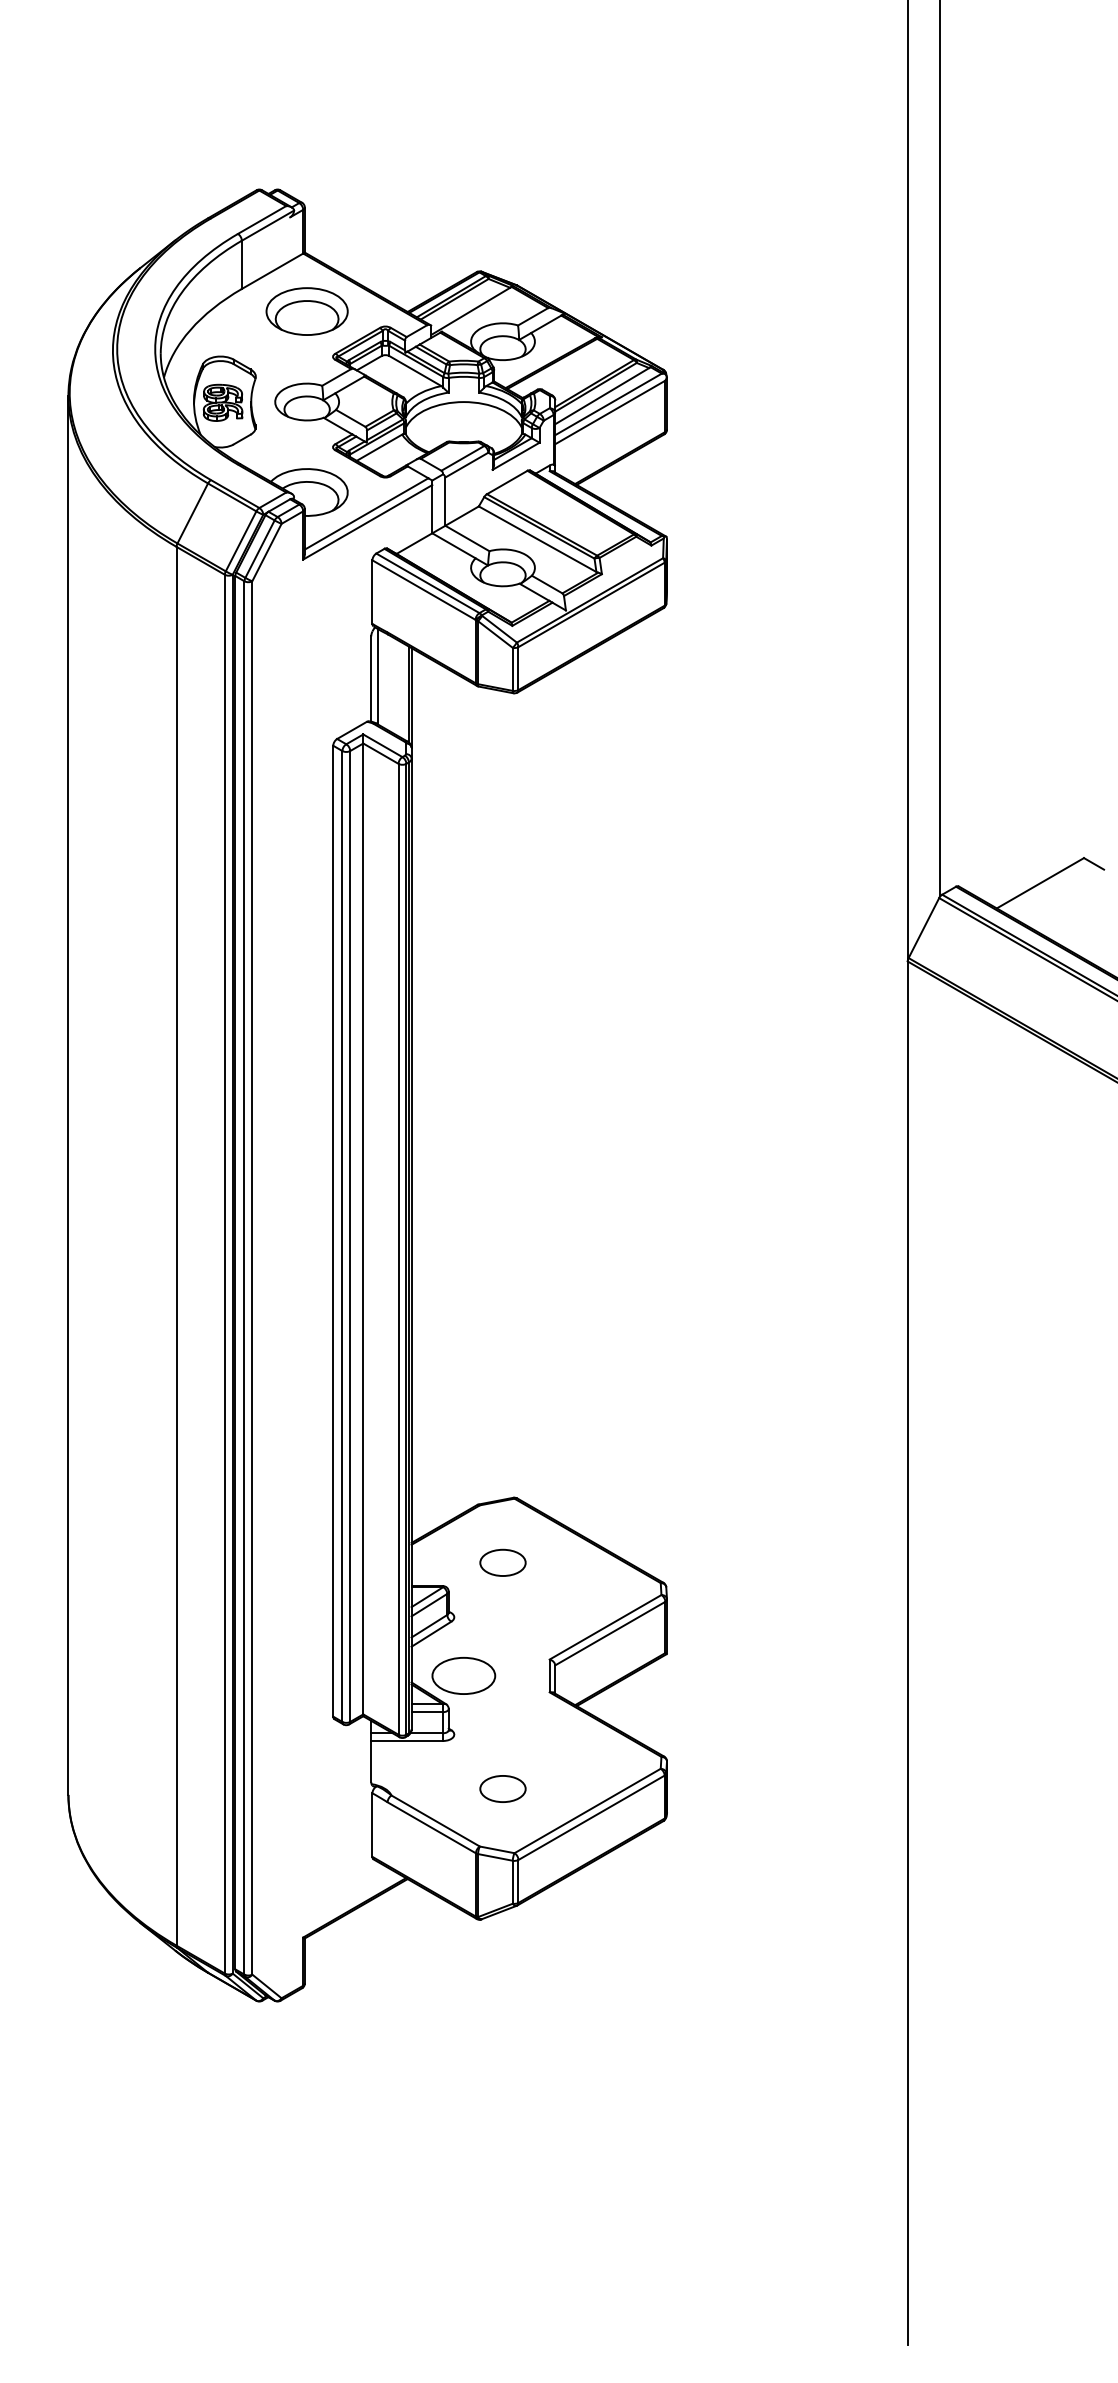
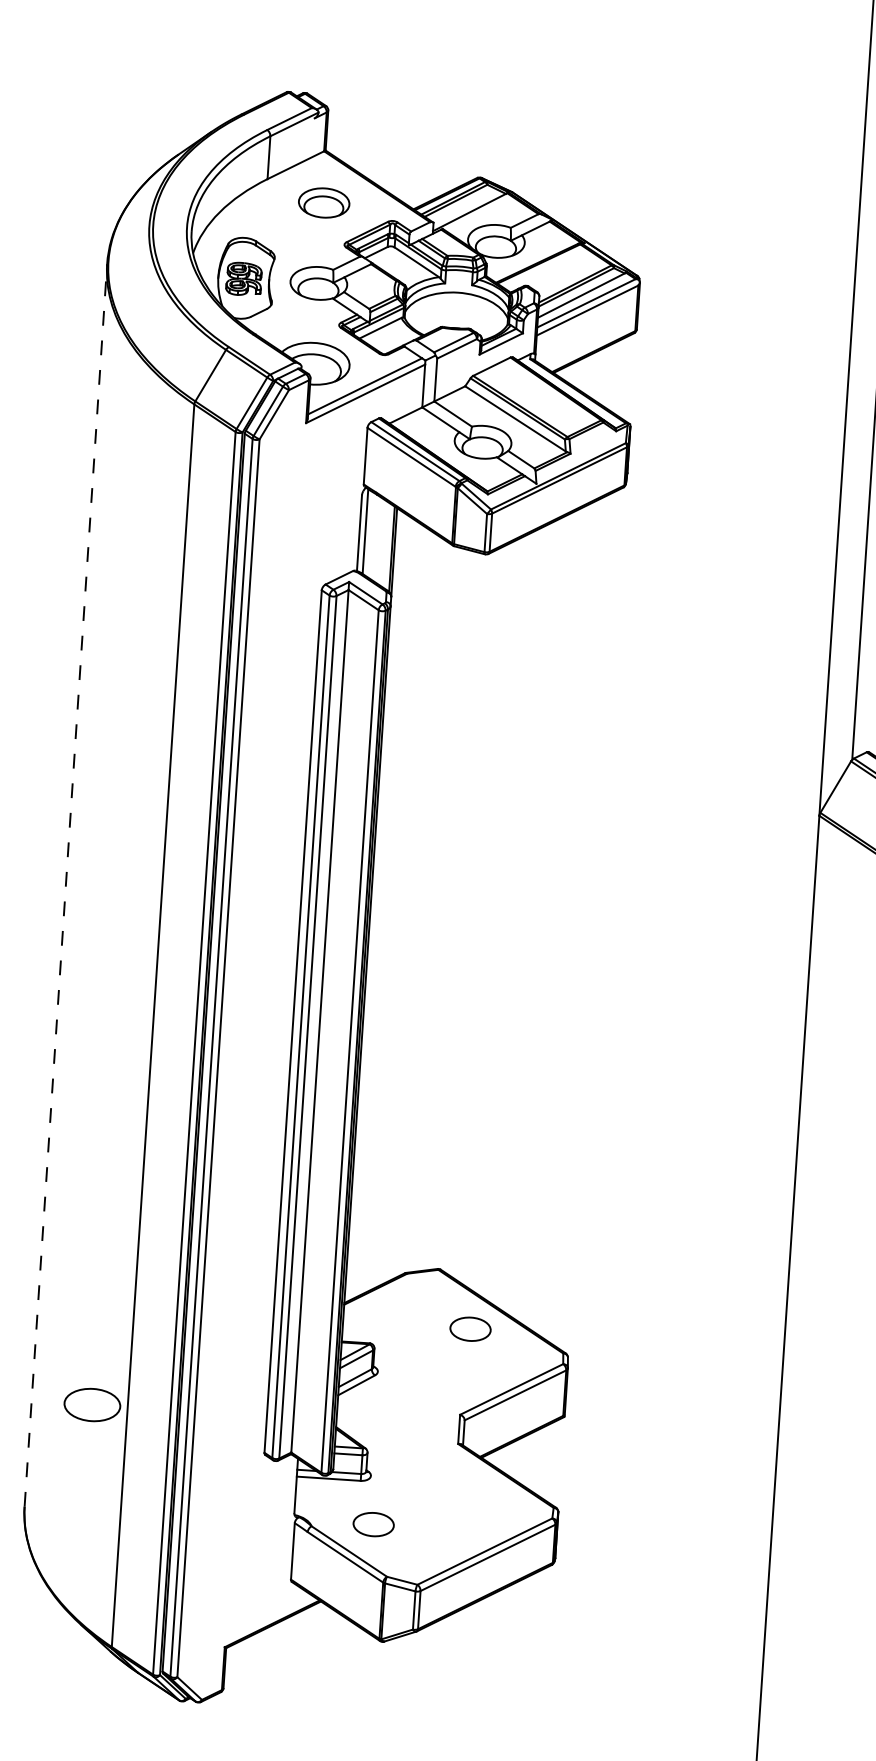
part: (306, 311) -> (323, 202), size x0.7
line: (68, 1095) -> (65, 885), solid -> dashed
part: (502, 1562) -> (470, 1328), moved
part: (463, 1675) -> (92, 1404), moved
part: (502, 1788) -> (373, 1524), moved

